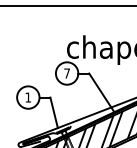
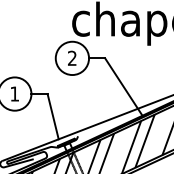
text: (66, 73) -> (71, 58), 7 -> 2

